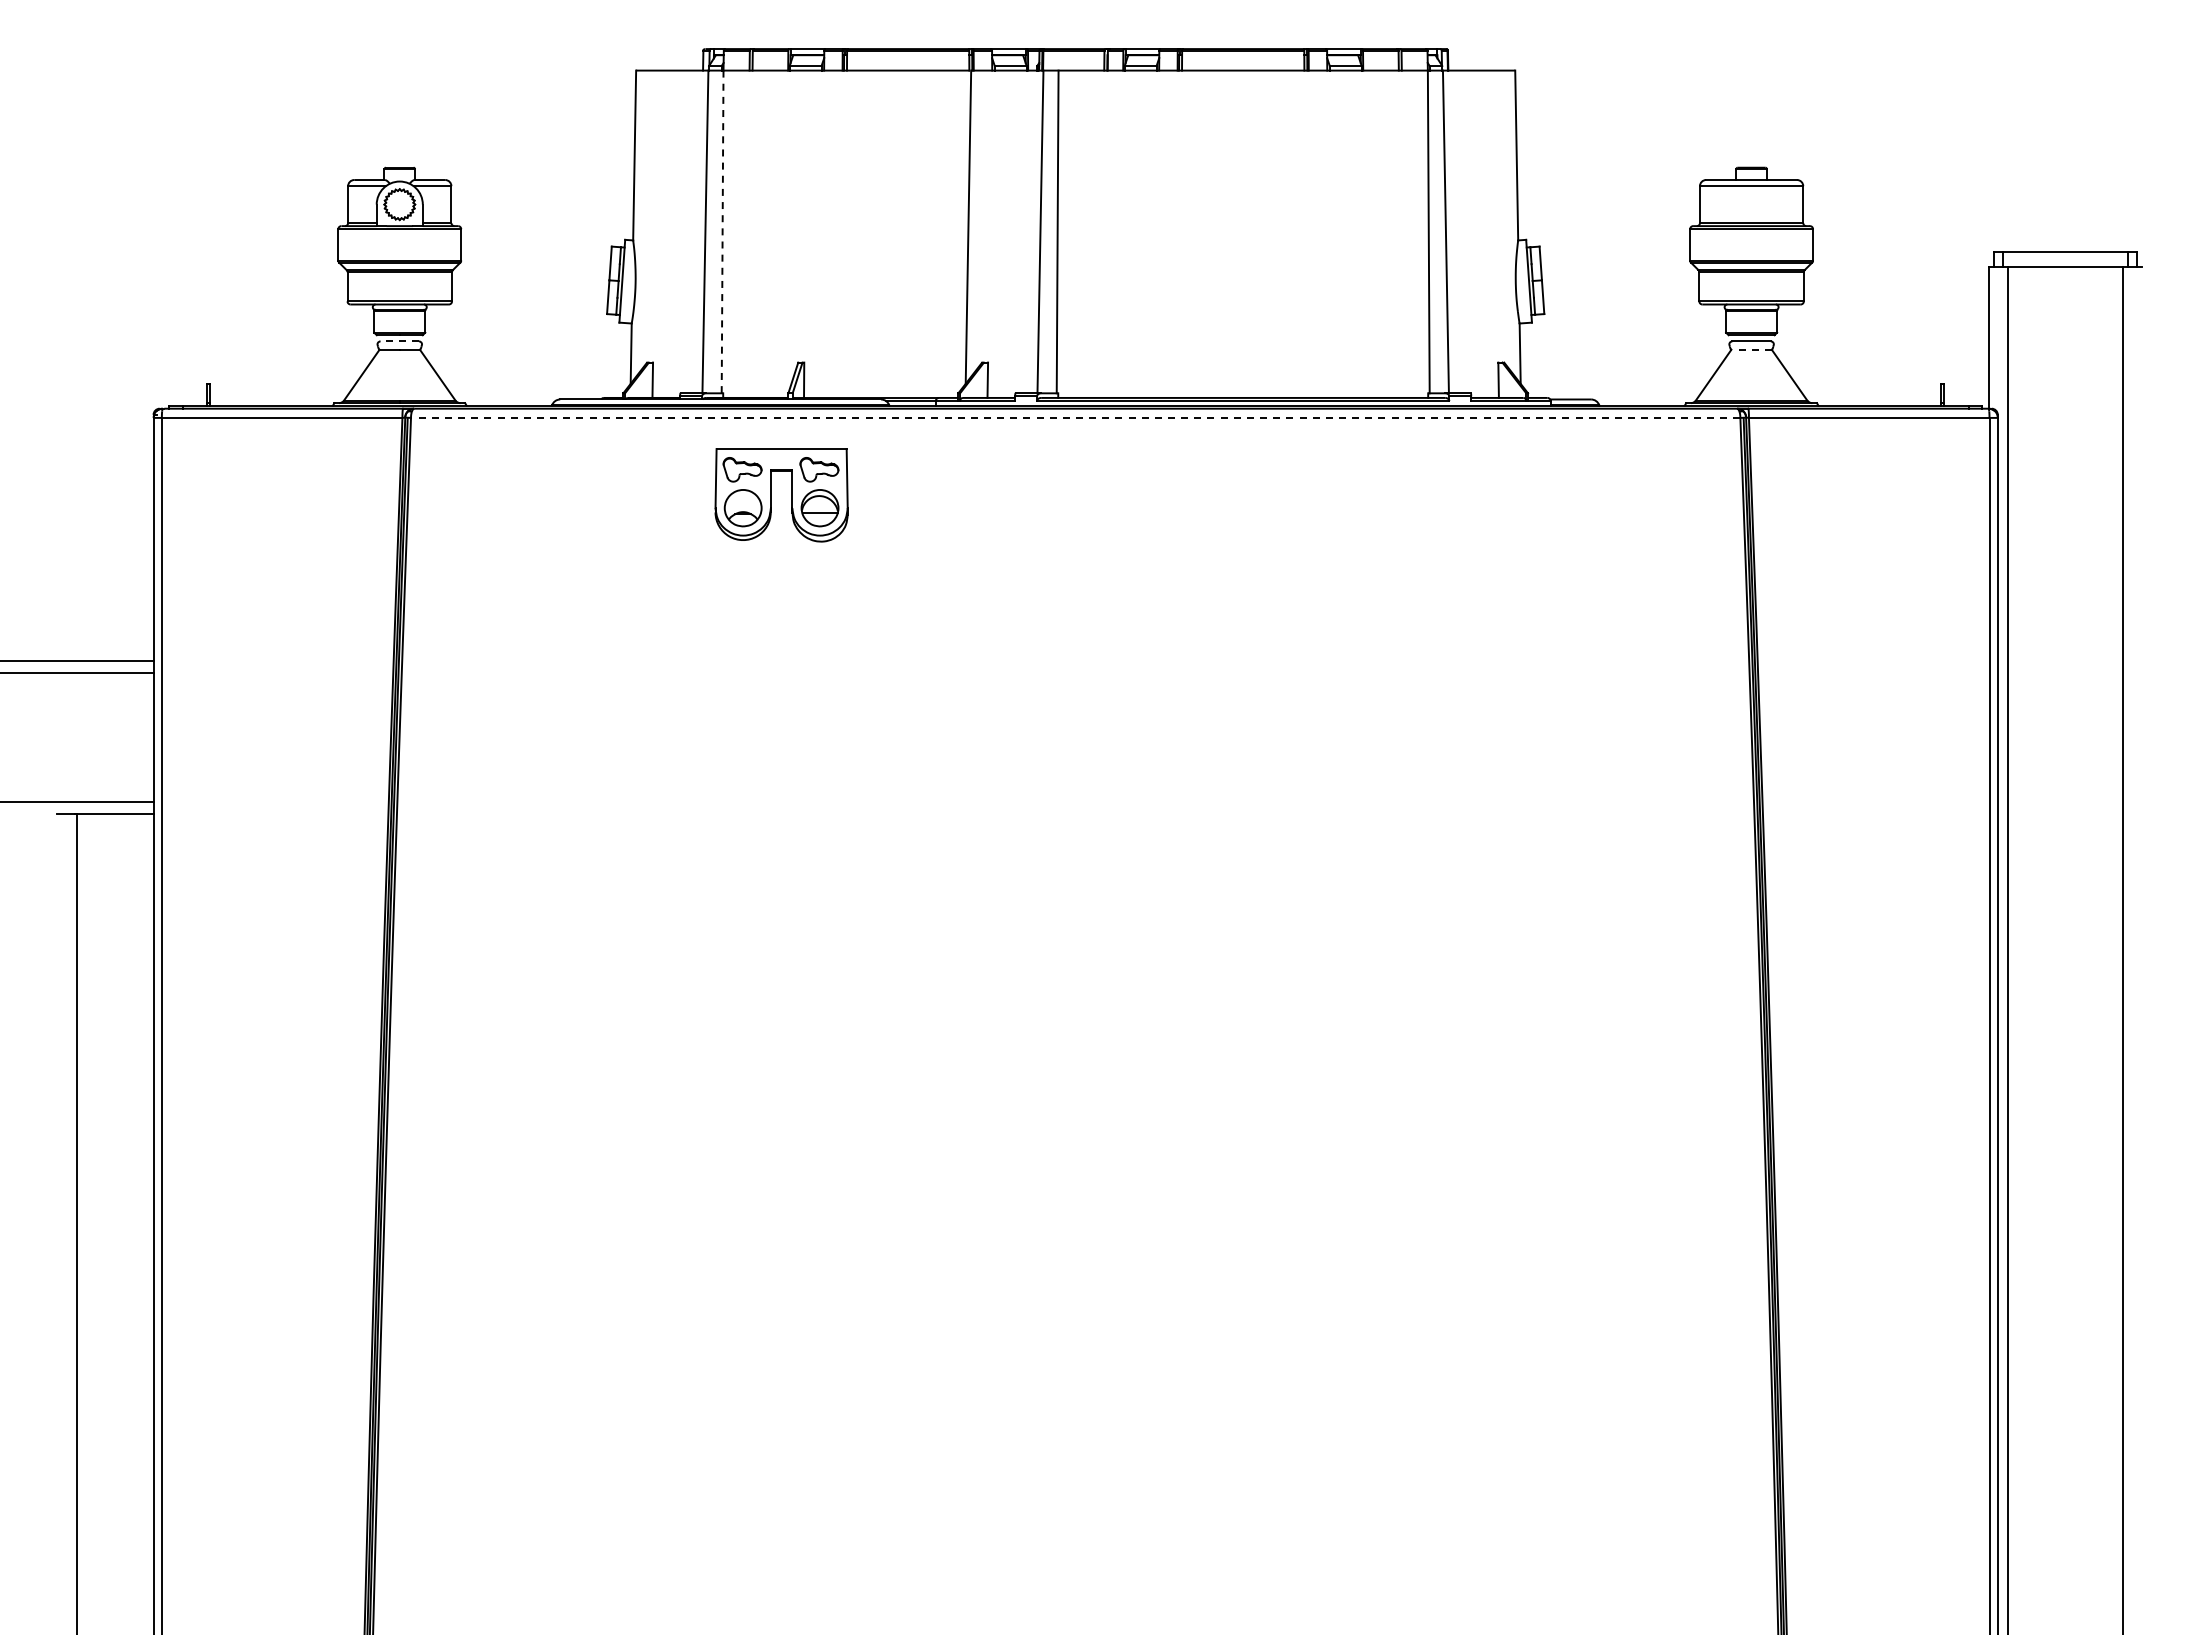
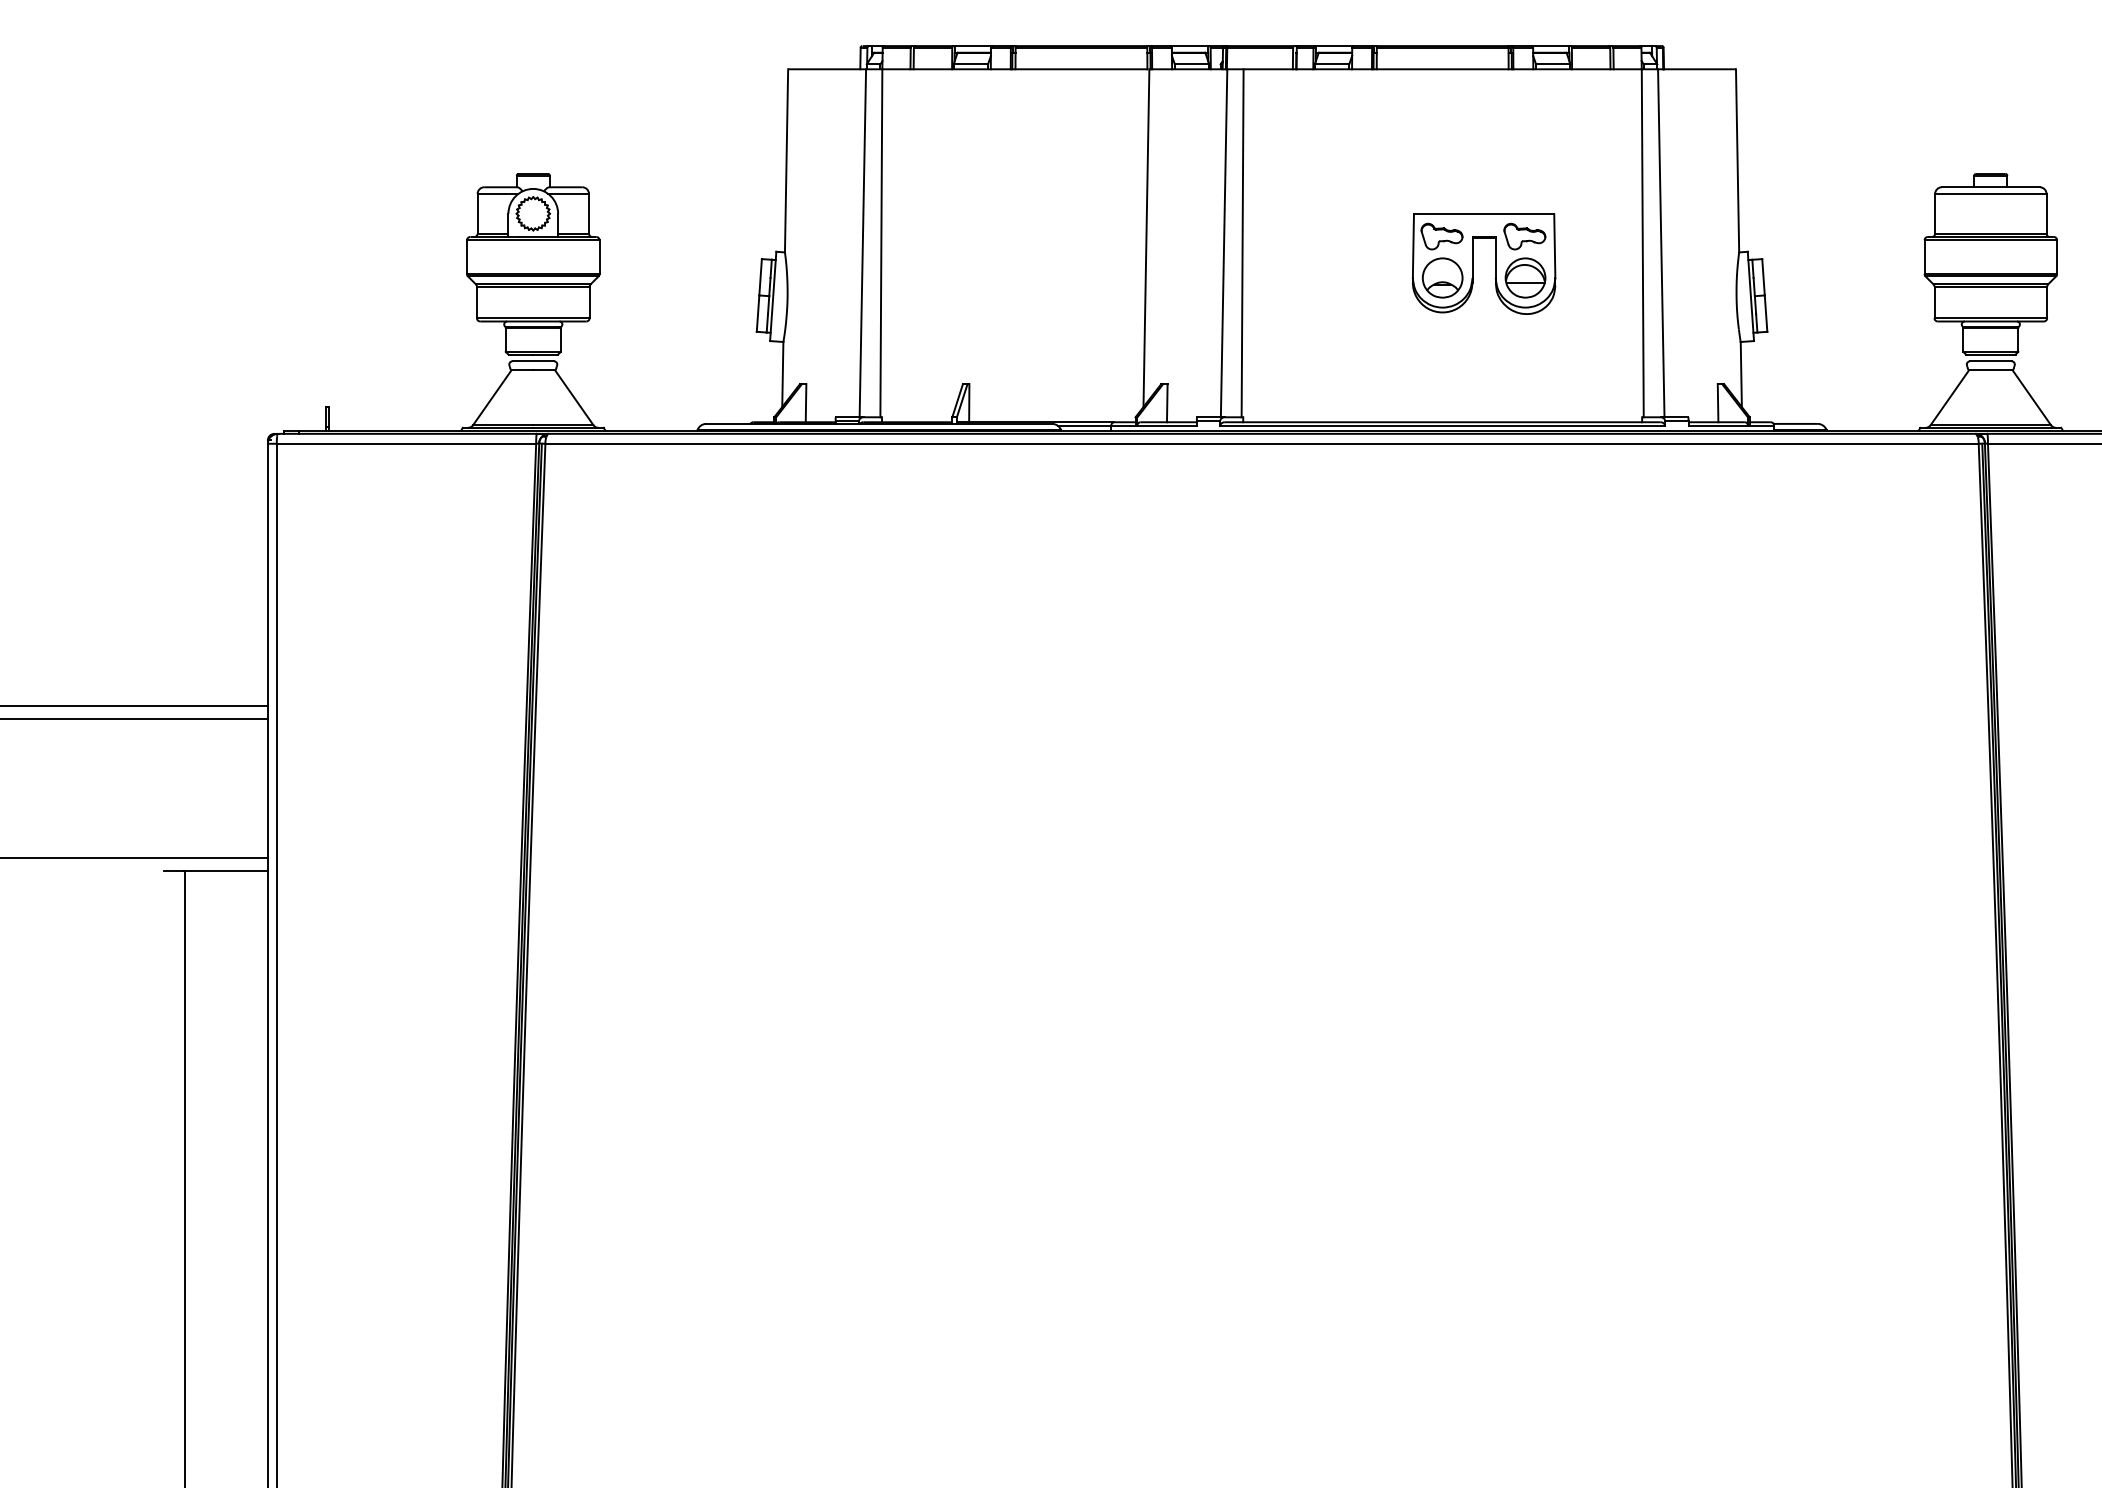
line: (722, 232) -> (881, 243), dashed -> solid
line: (399, 341) -> (533, 361), dashed -> solid
line: (1751, 349) -> (1990, 370), dashed -> solid
line: (1075, 417) -> (1261, 443), dashed -> solid
part: (771, 495) -> (1473, 264), moved

